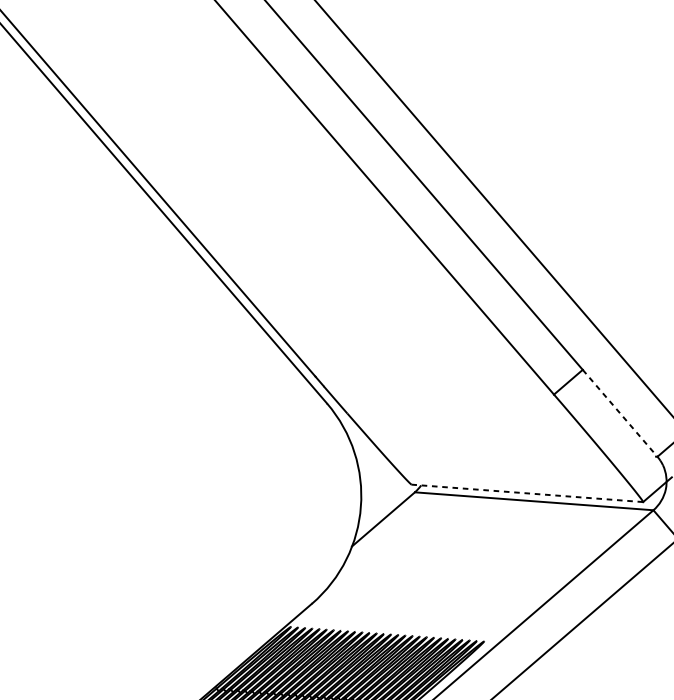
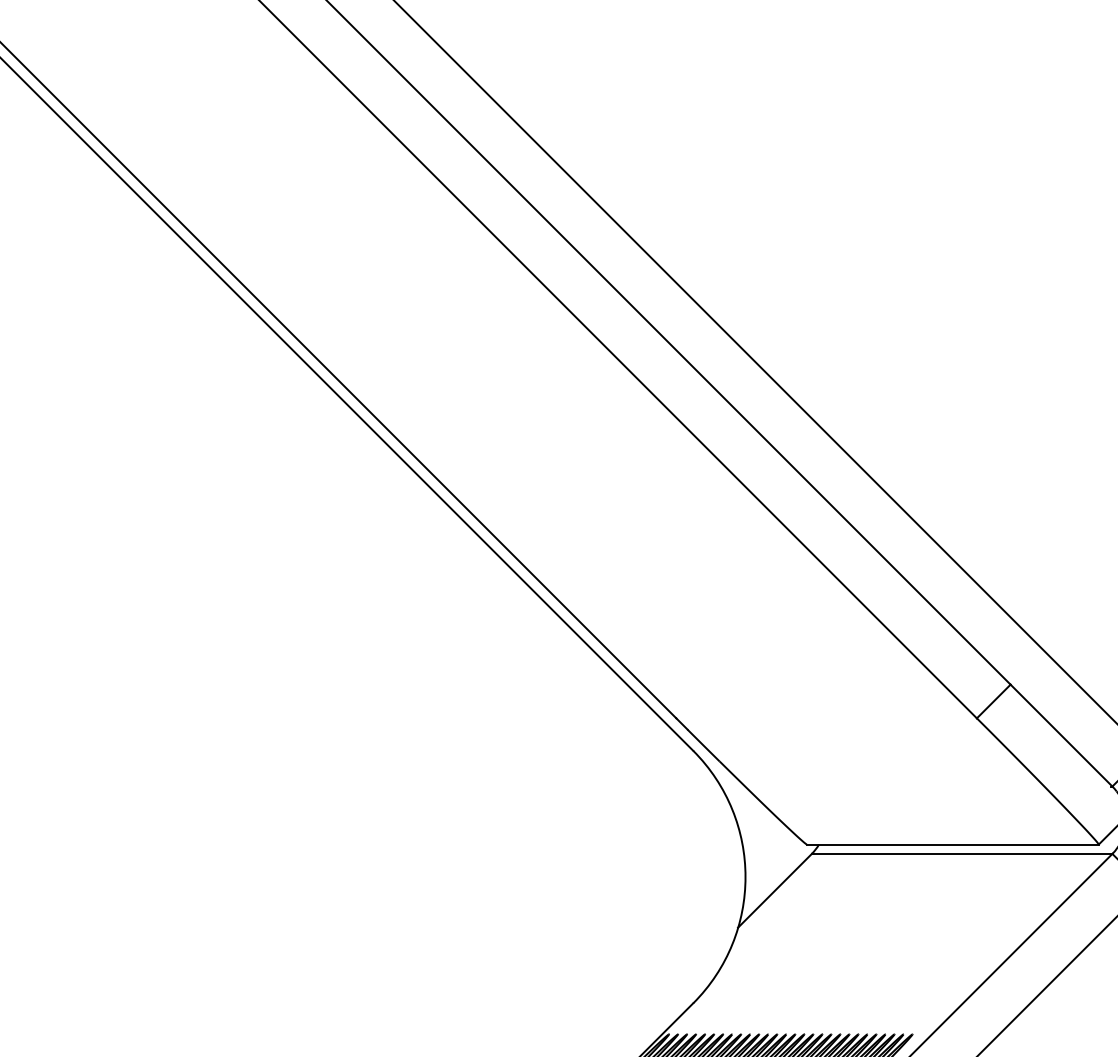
line: (620, 413) -> (1061, 735), dashed -> solid
line: (527, 493) -> (952, 844), dashed -> solid

